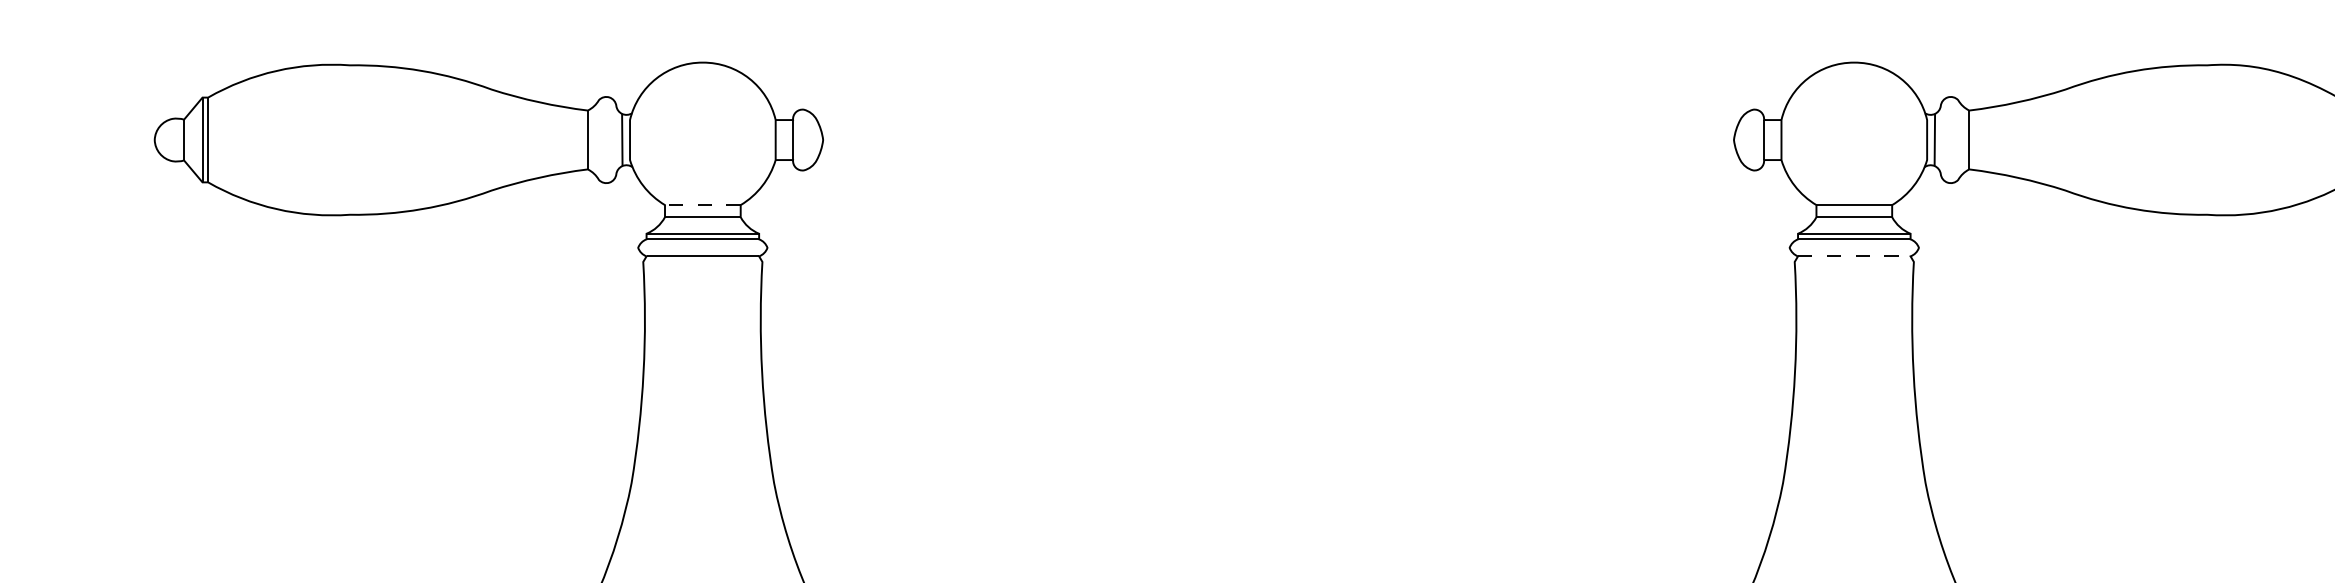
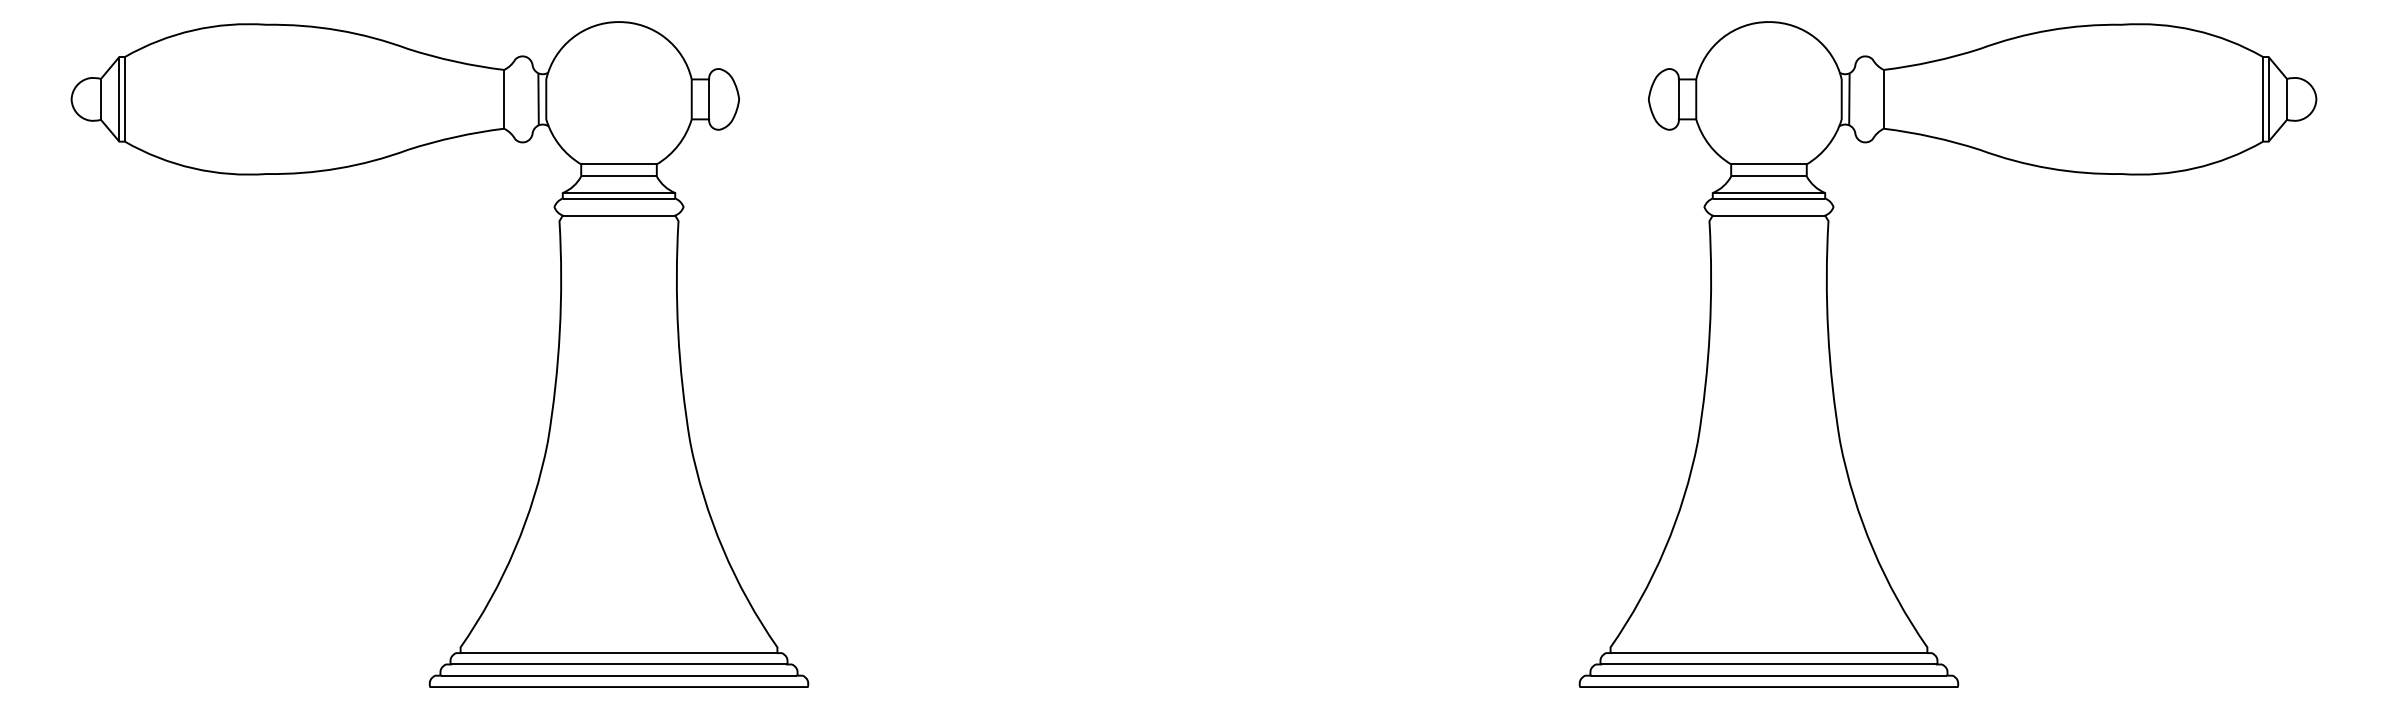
line: (703, 205) -> (619, 164), dashed -> solid
line: (1854, 256) -> (1769, 215), dashed -> solid

